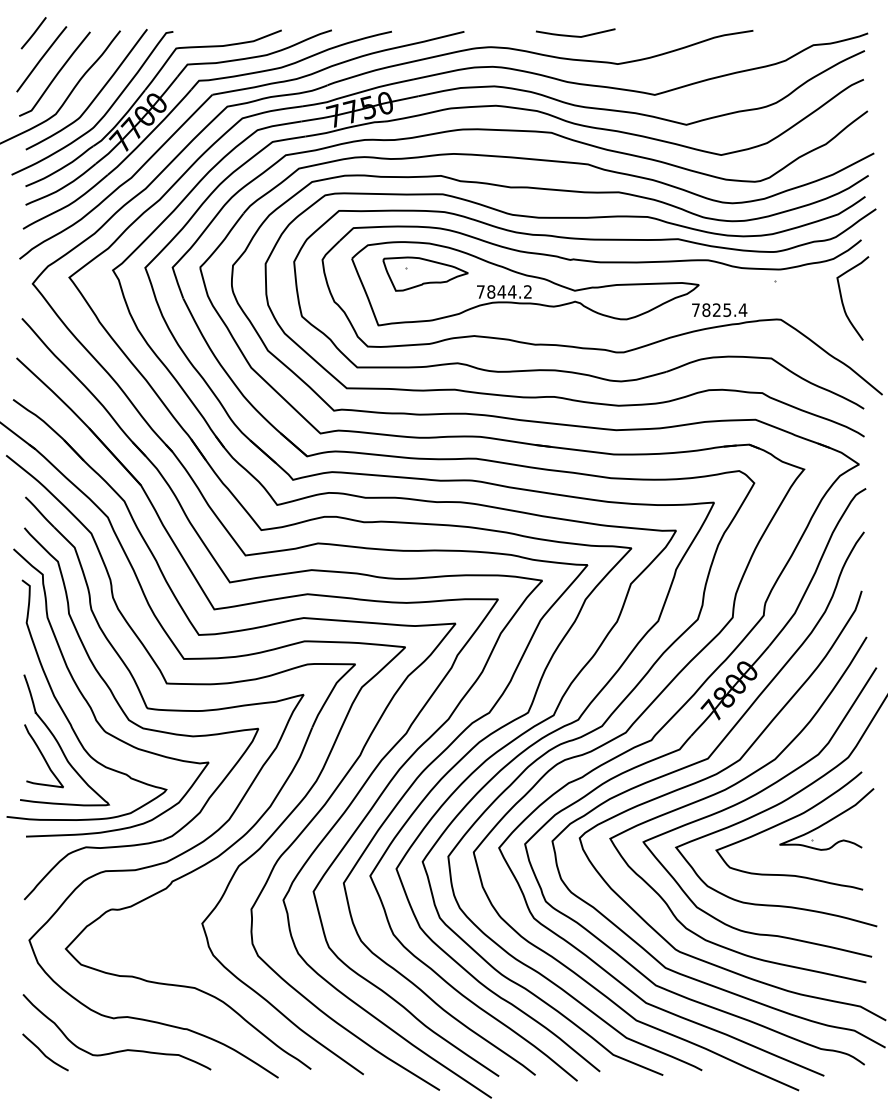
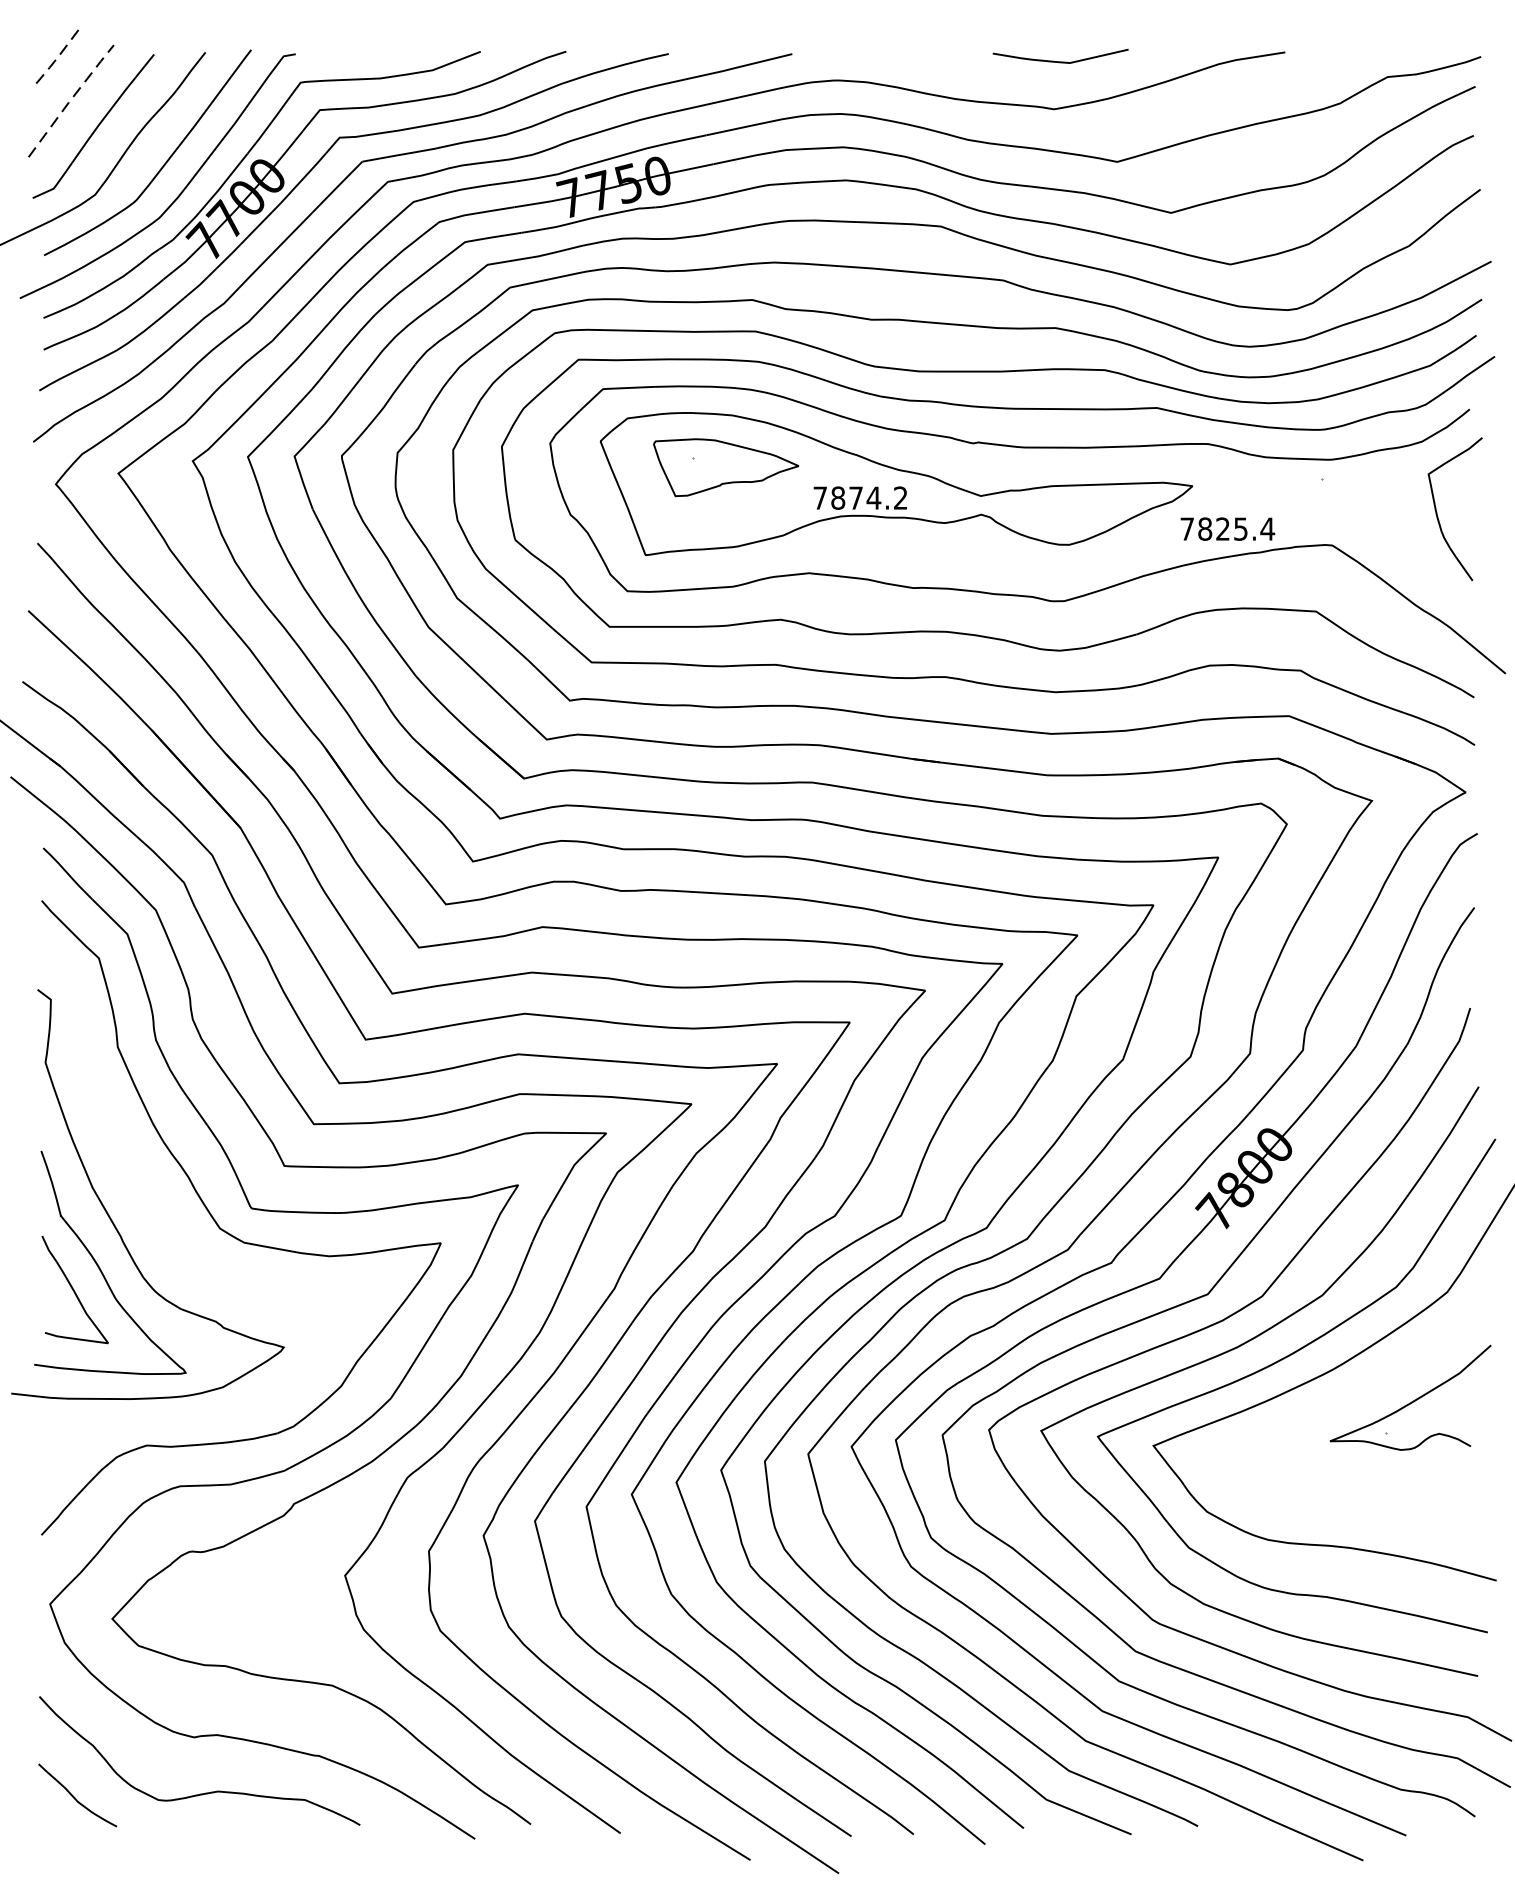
line: (34, 33) -> (58, 57), solid -> dashed
curve: (575, 35) -> (1060, 60), moved
line: (41, 58) -> (70, 99), solid -> dashed
text: (501, 291) -> (855, 497), 7844.2 -> 7874.2
curve: (89, 703) -> (152, 1200), removed
curve: (785, 822) -> (1340, 1403), removed

